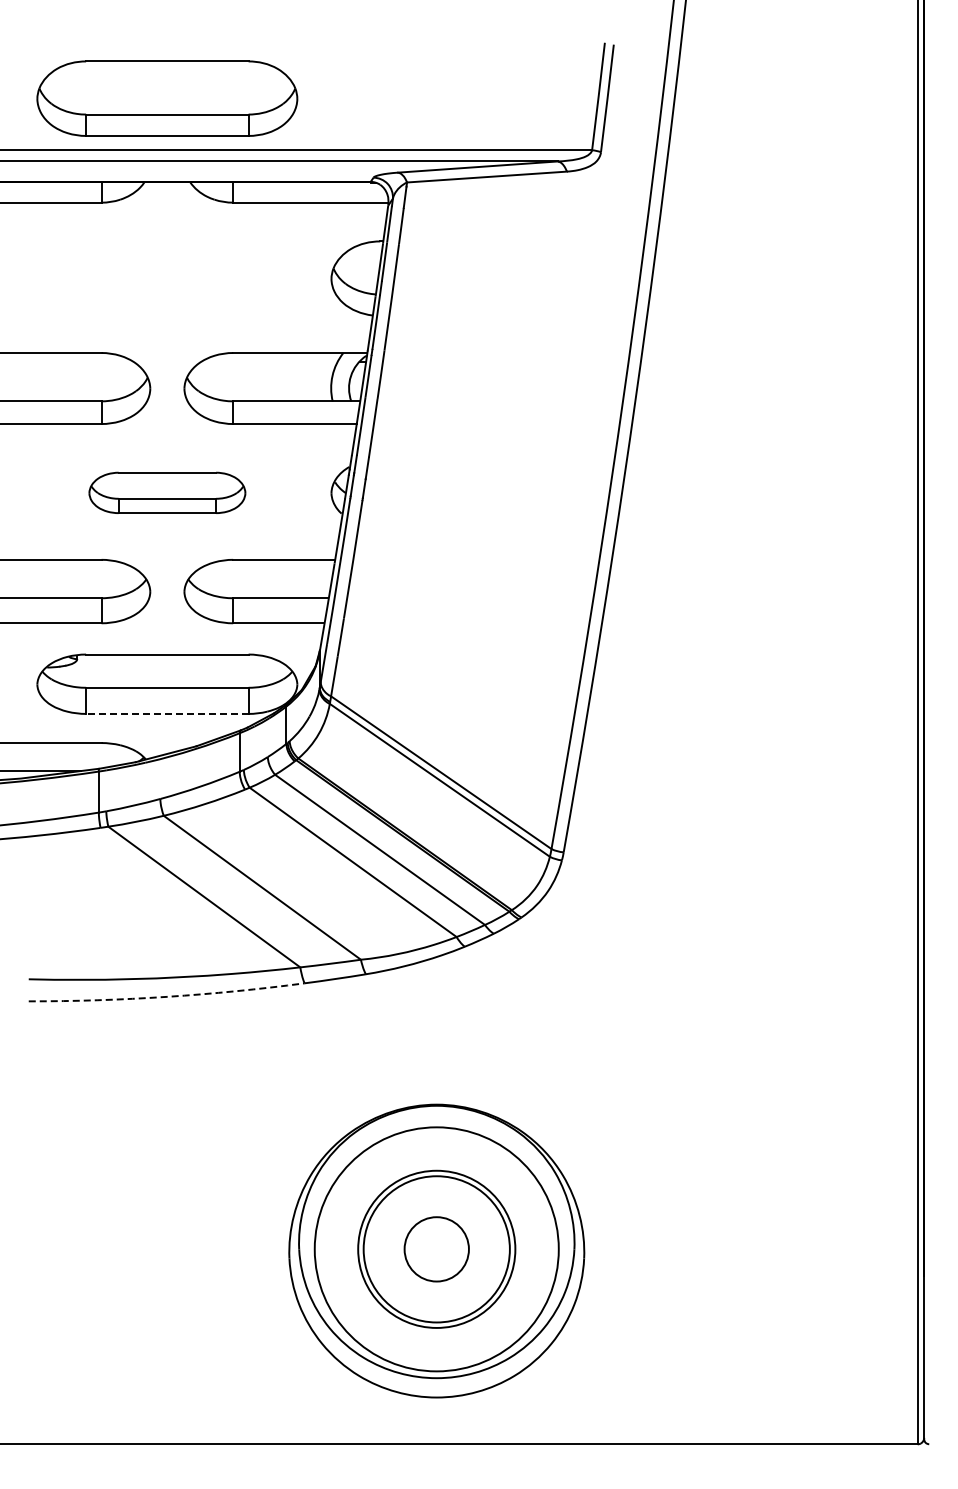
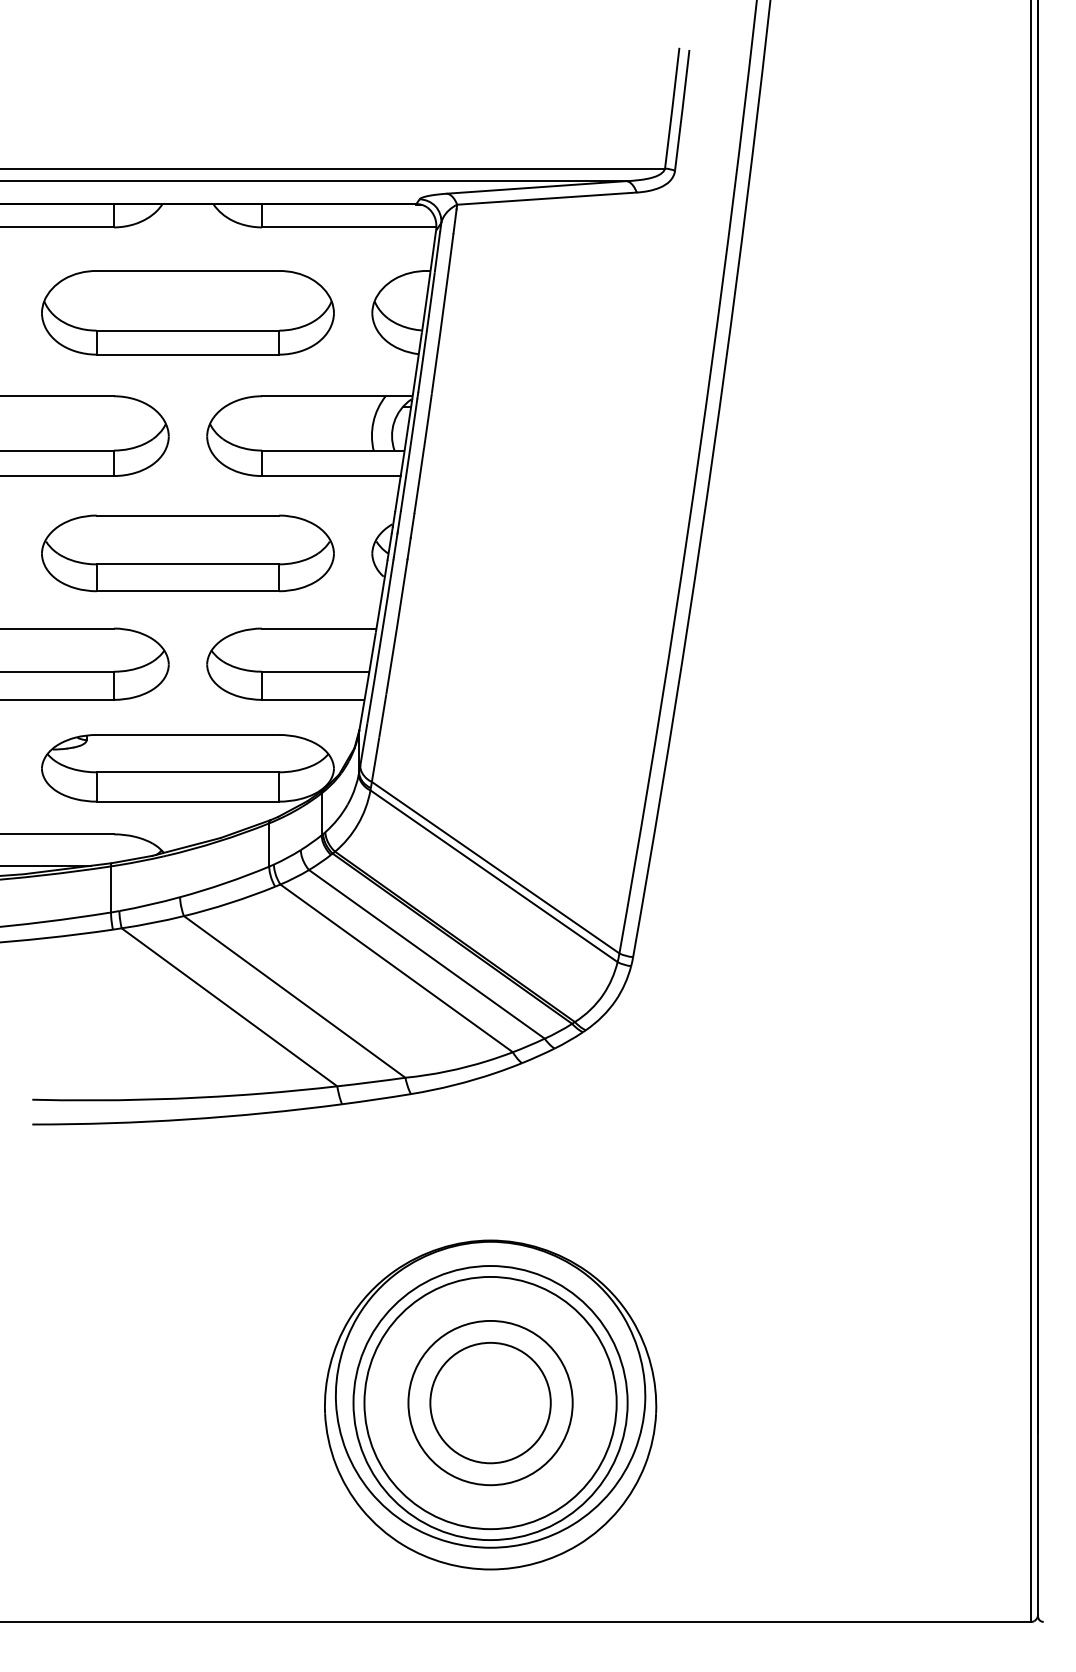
part: (167, 98) -> (188, 312), moved
part: (167, 492) -> (188, 552), size x1.67
line: (166, 713) -> (187, 801), dashed -> solid
arc: (166, 996) -> (187, 1119), dashed -> solid
circle: (436, 1248) -> (490, 1402), size x1.67
circle: (436, 1249) -> (490, 1403), size x1.43

